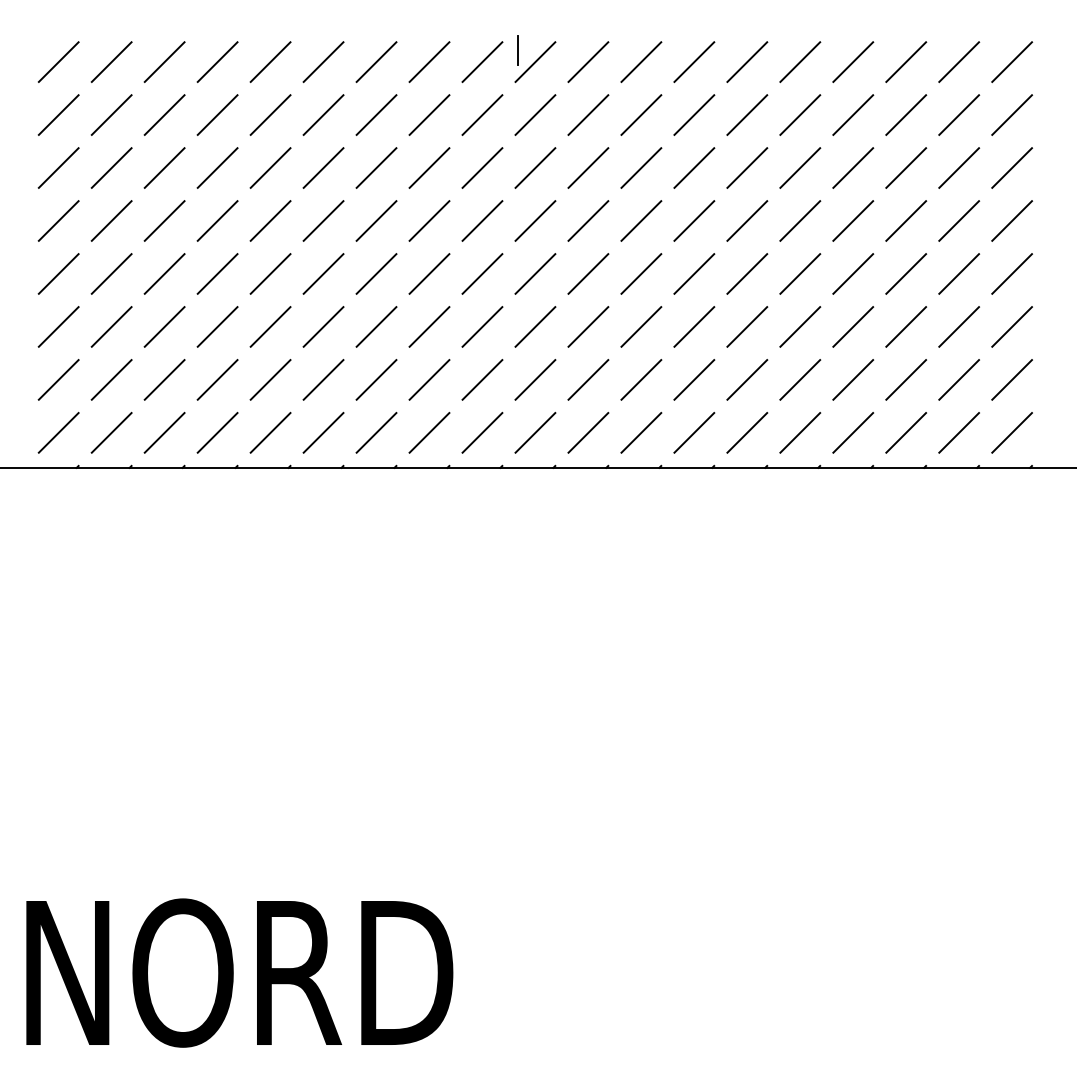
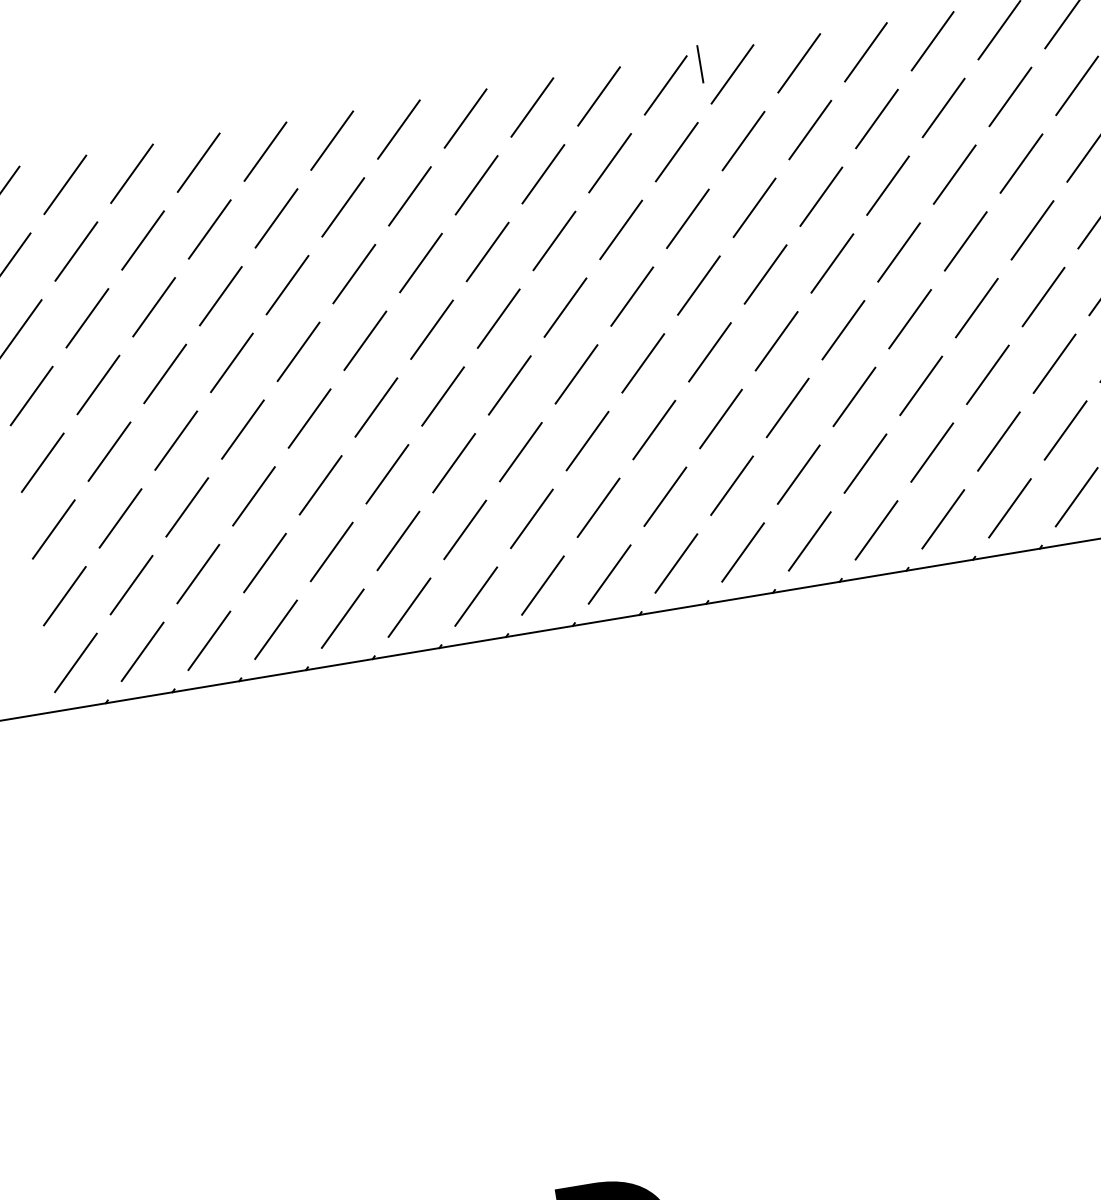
line: (517, 50) -> (700, 64), moved

